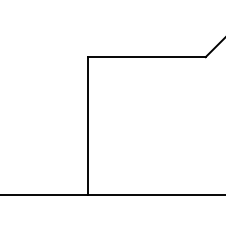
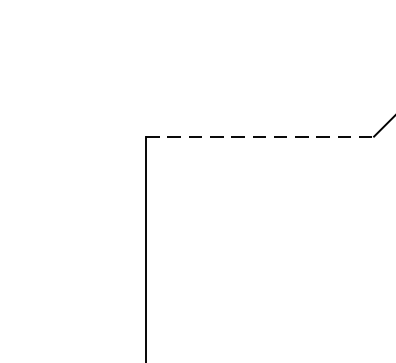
line: (146, 57) -> (259, 137), solid -> dashed

